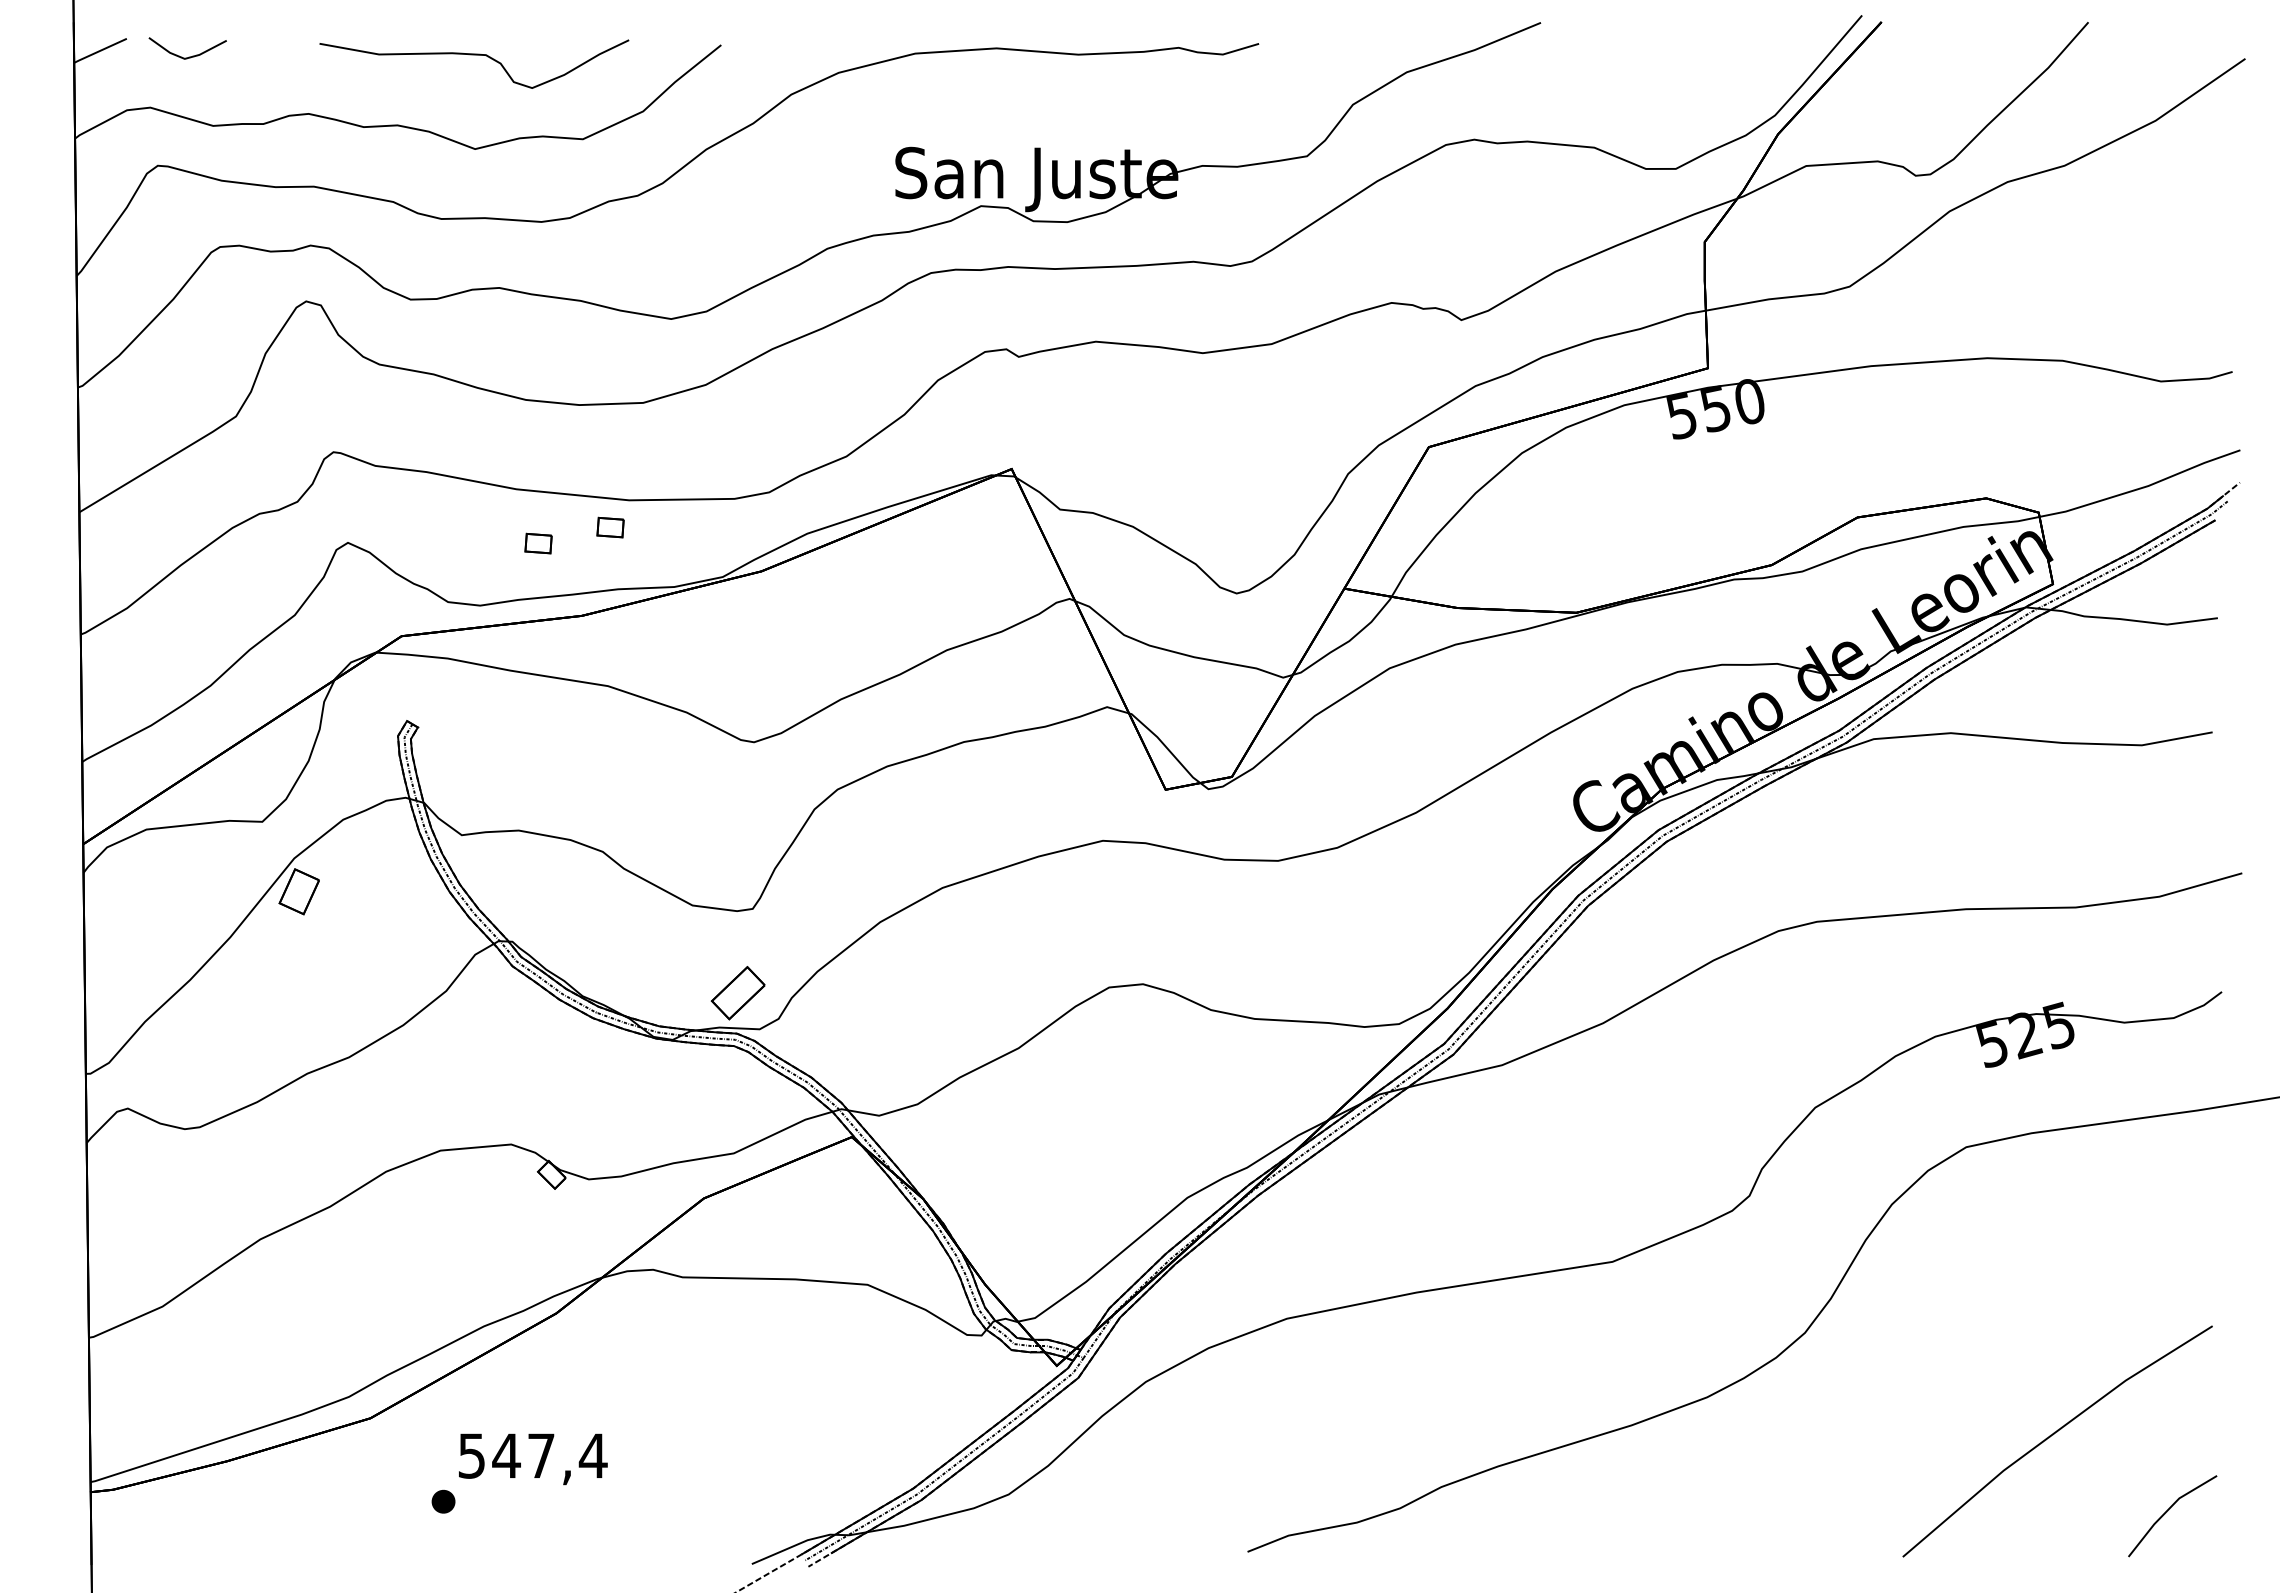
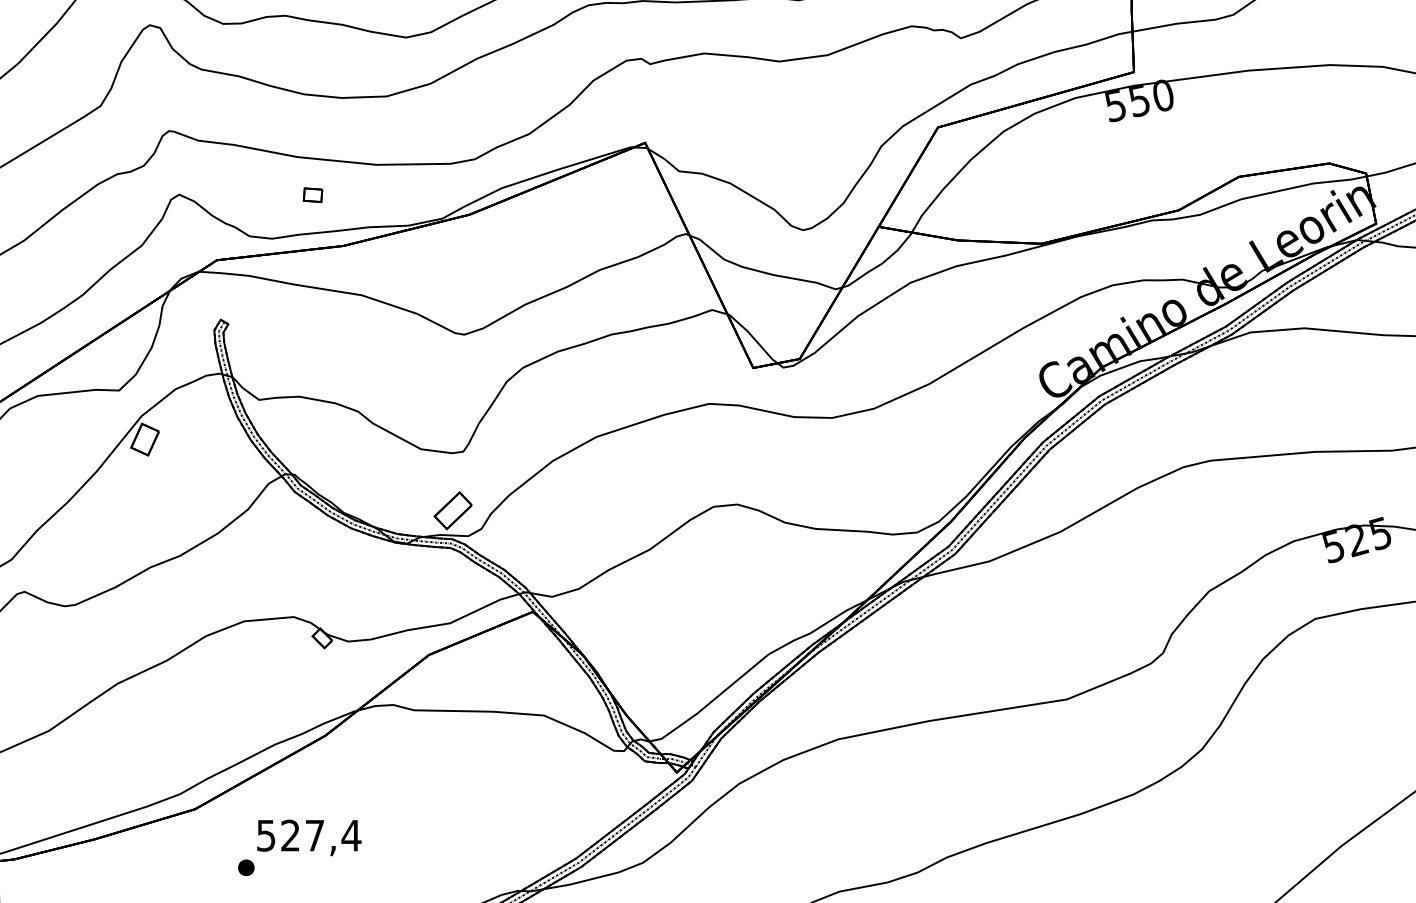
part: (610, 527) -> (363, 183), removed
text: (506, 1455) -> (290, 835), 547,4 -> 527,4

